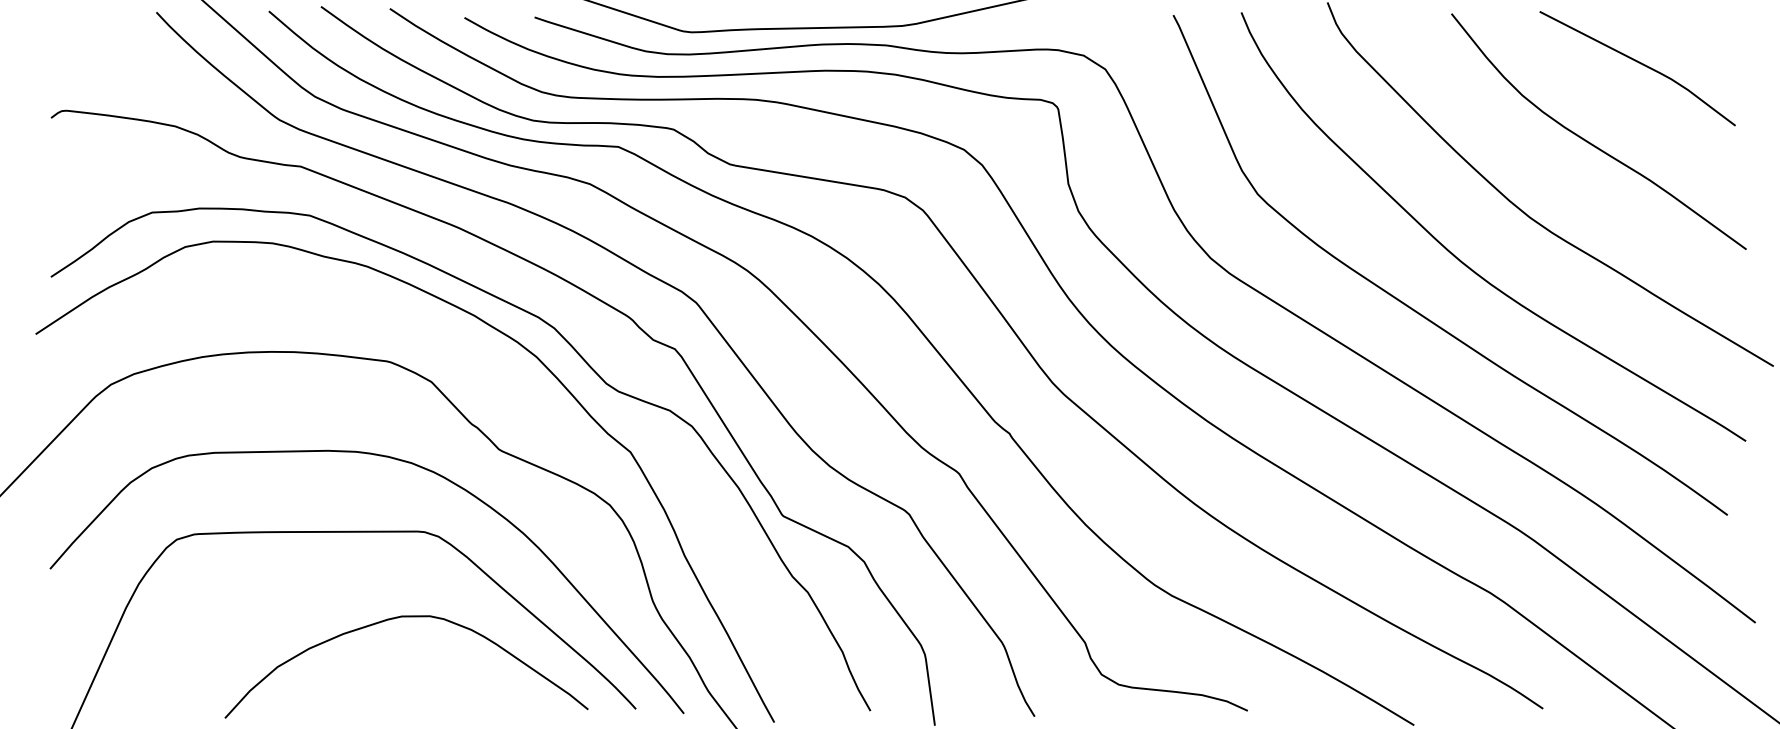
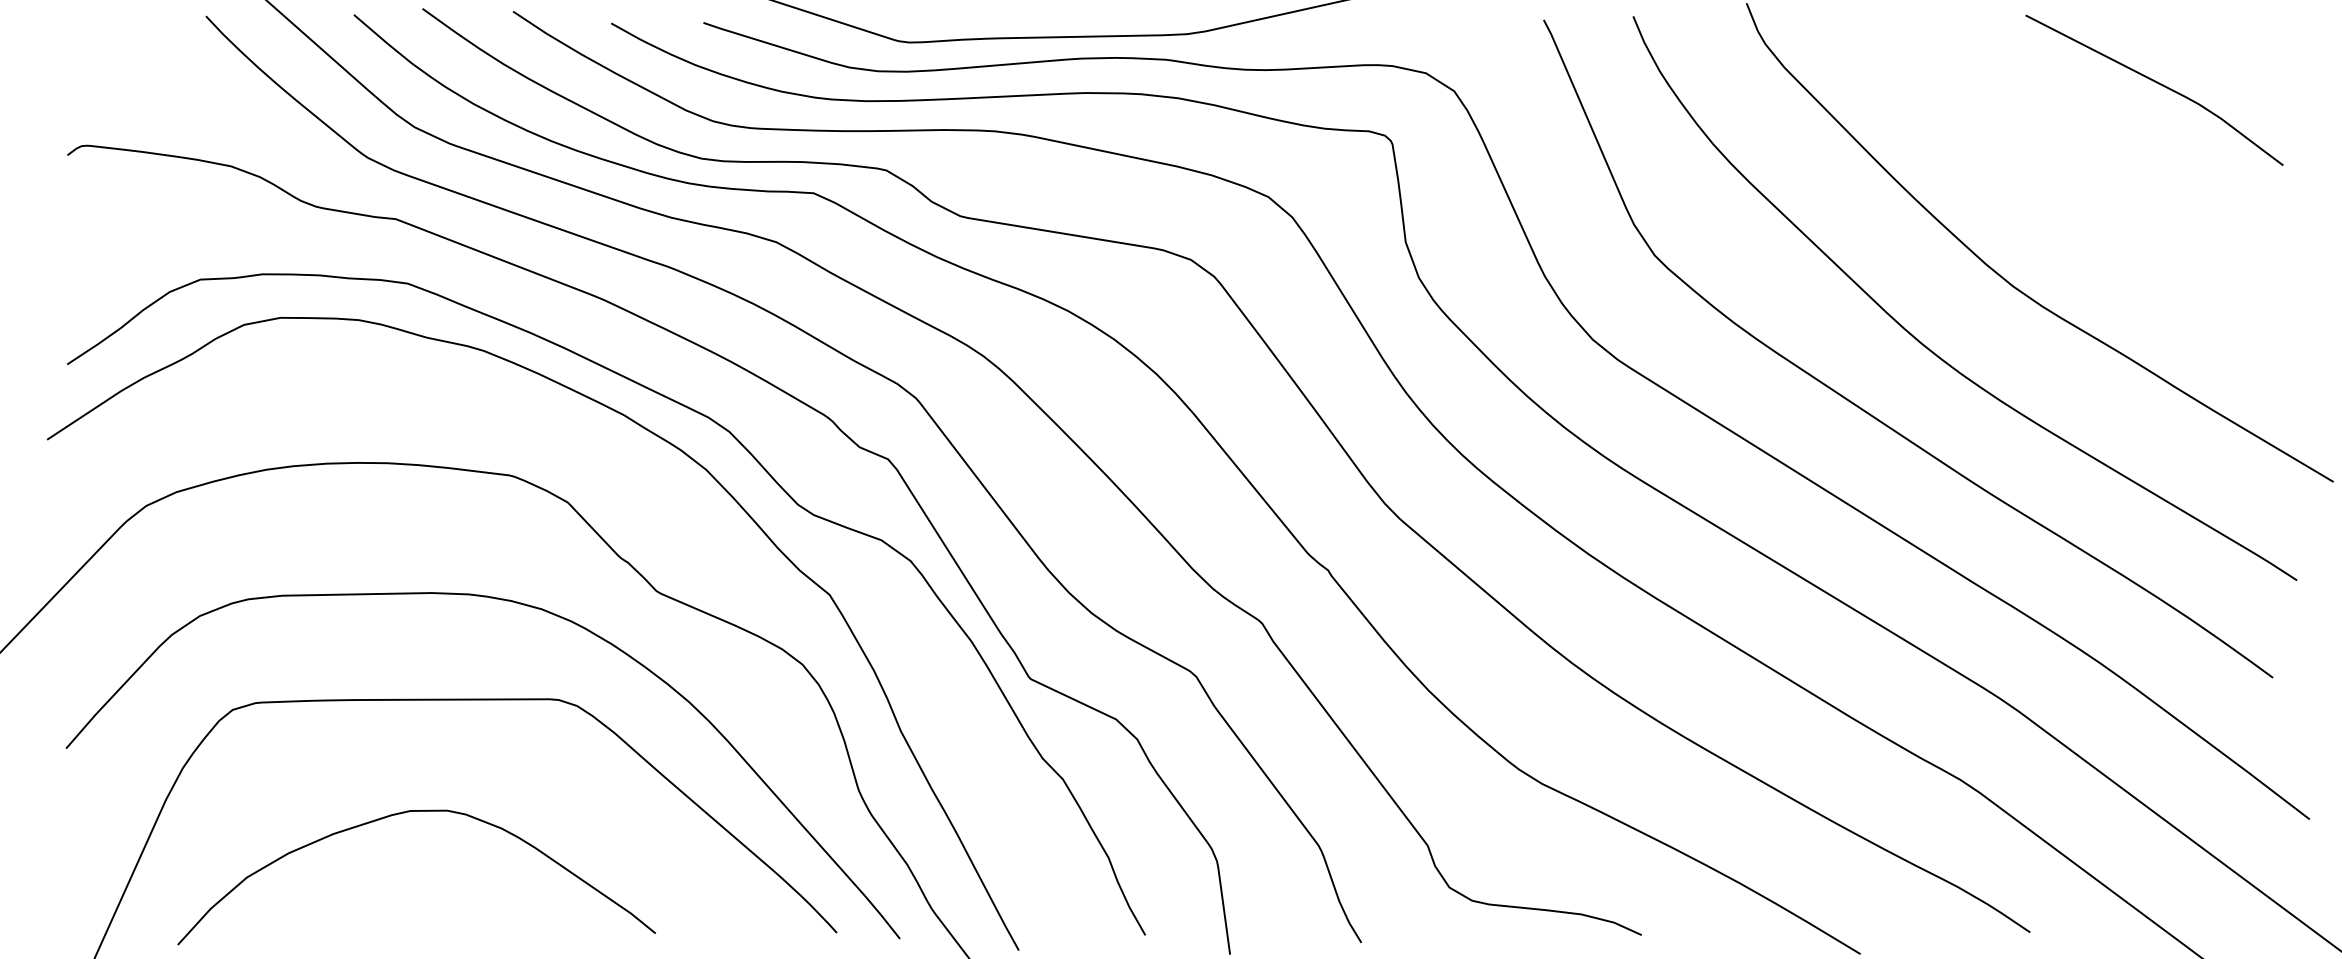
curve: (1592, 143) -> (2095, 188), removed
curve: (398, 618) -> (406, 813), moved

